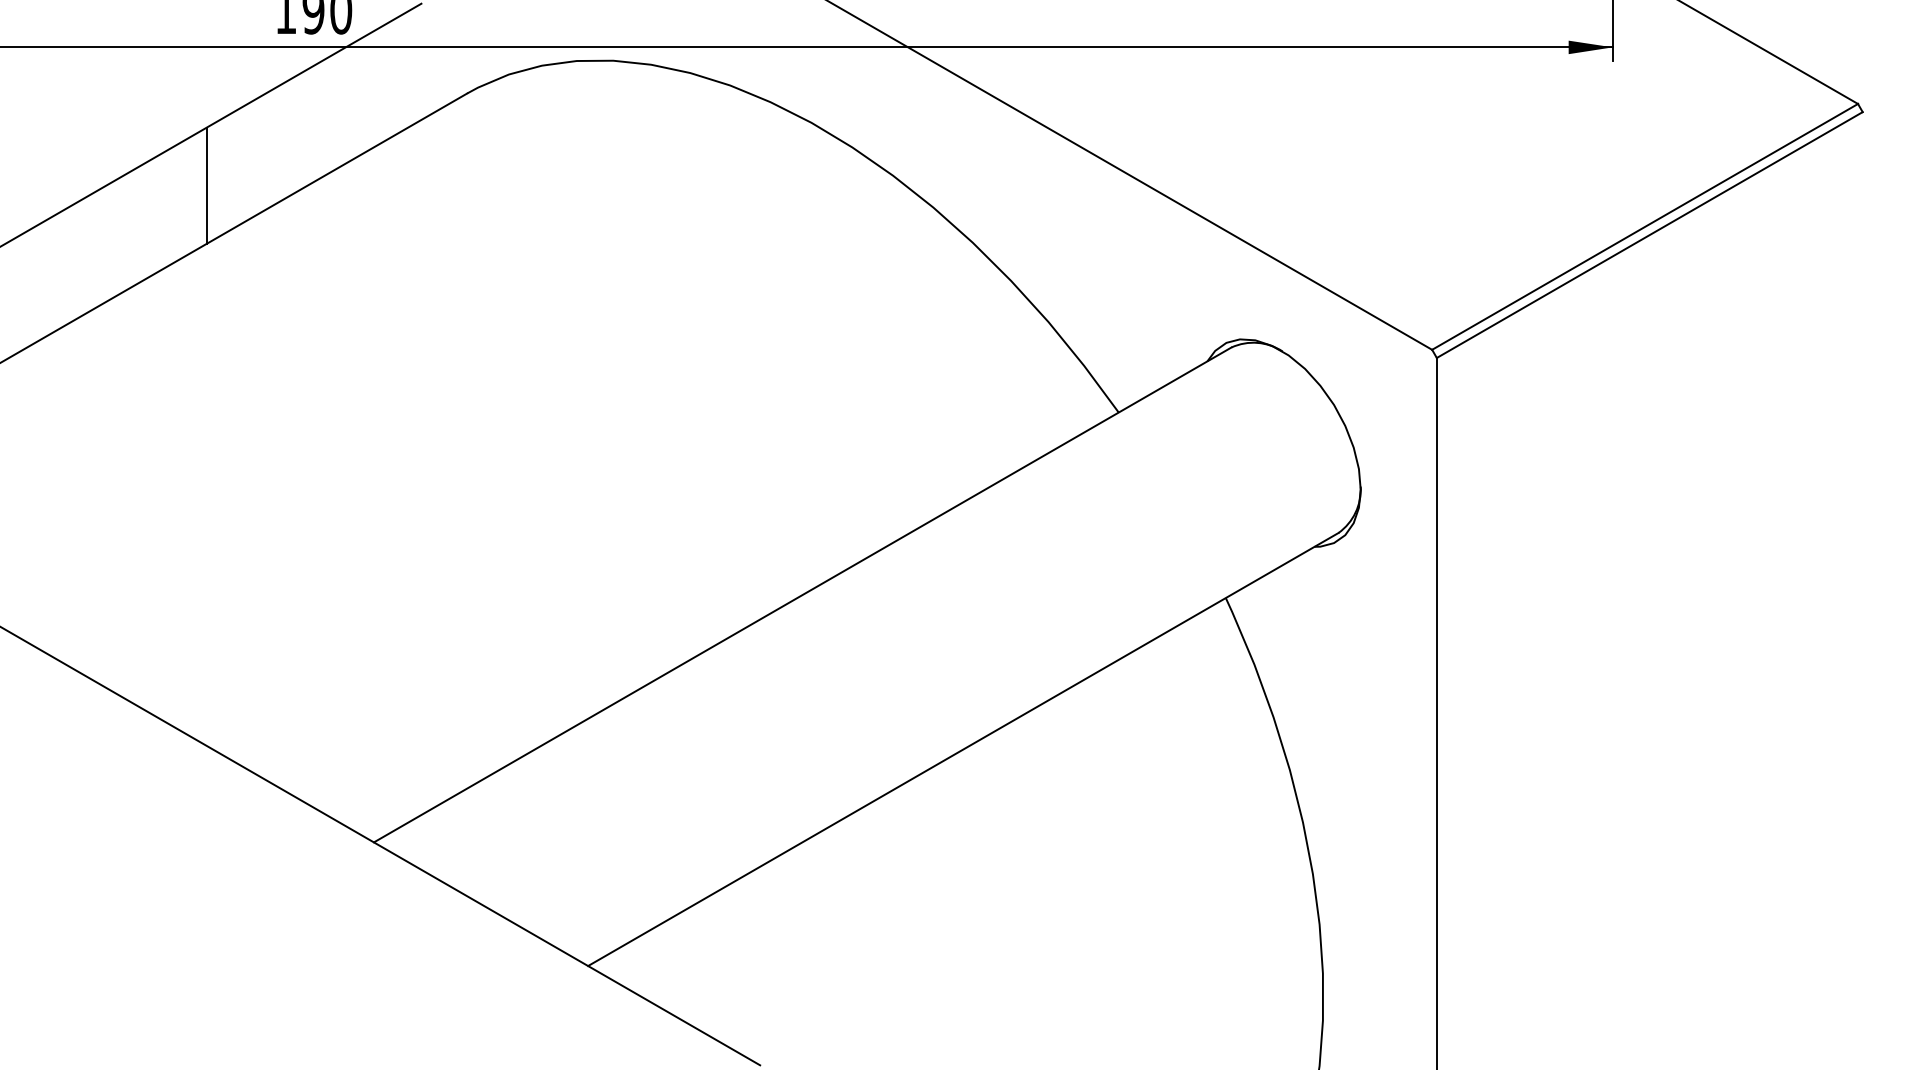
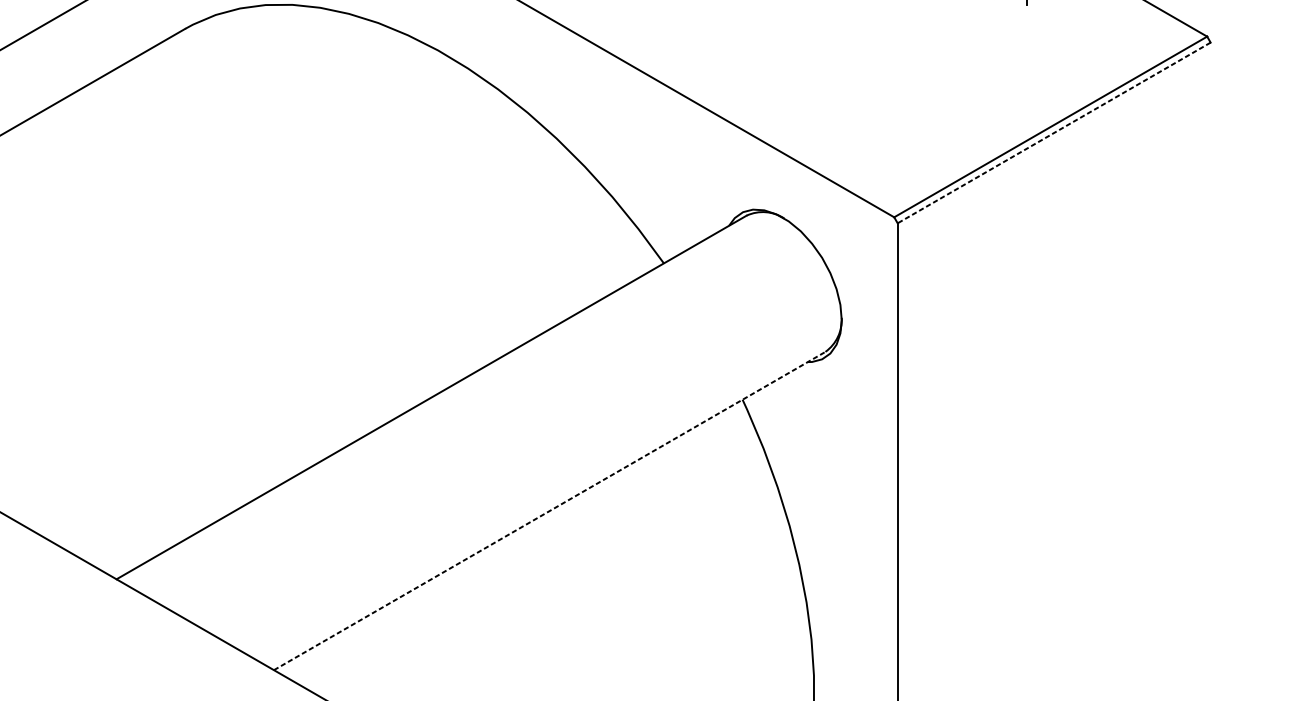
line: (1649, 235) -> (1053, 133), solid -> dashed
line: (963, 749) -> (549, 511), solid -> dashed

